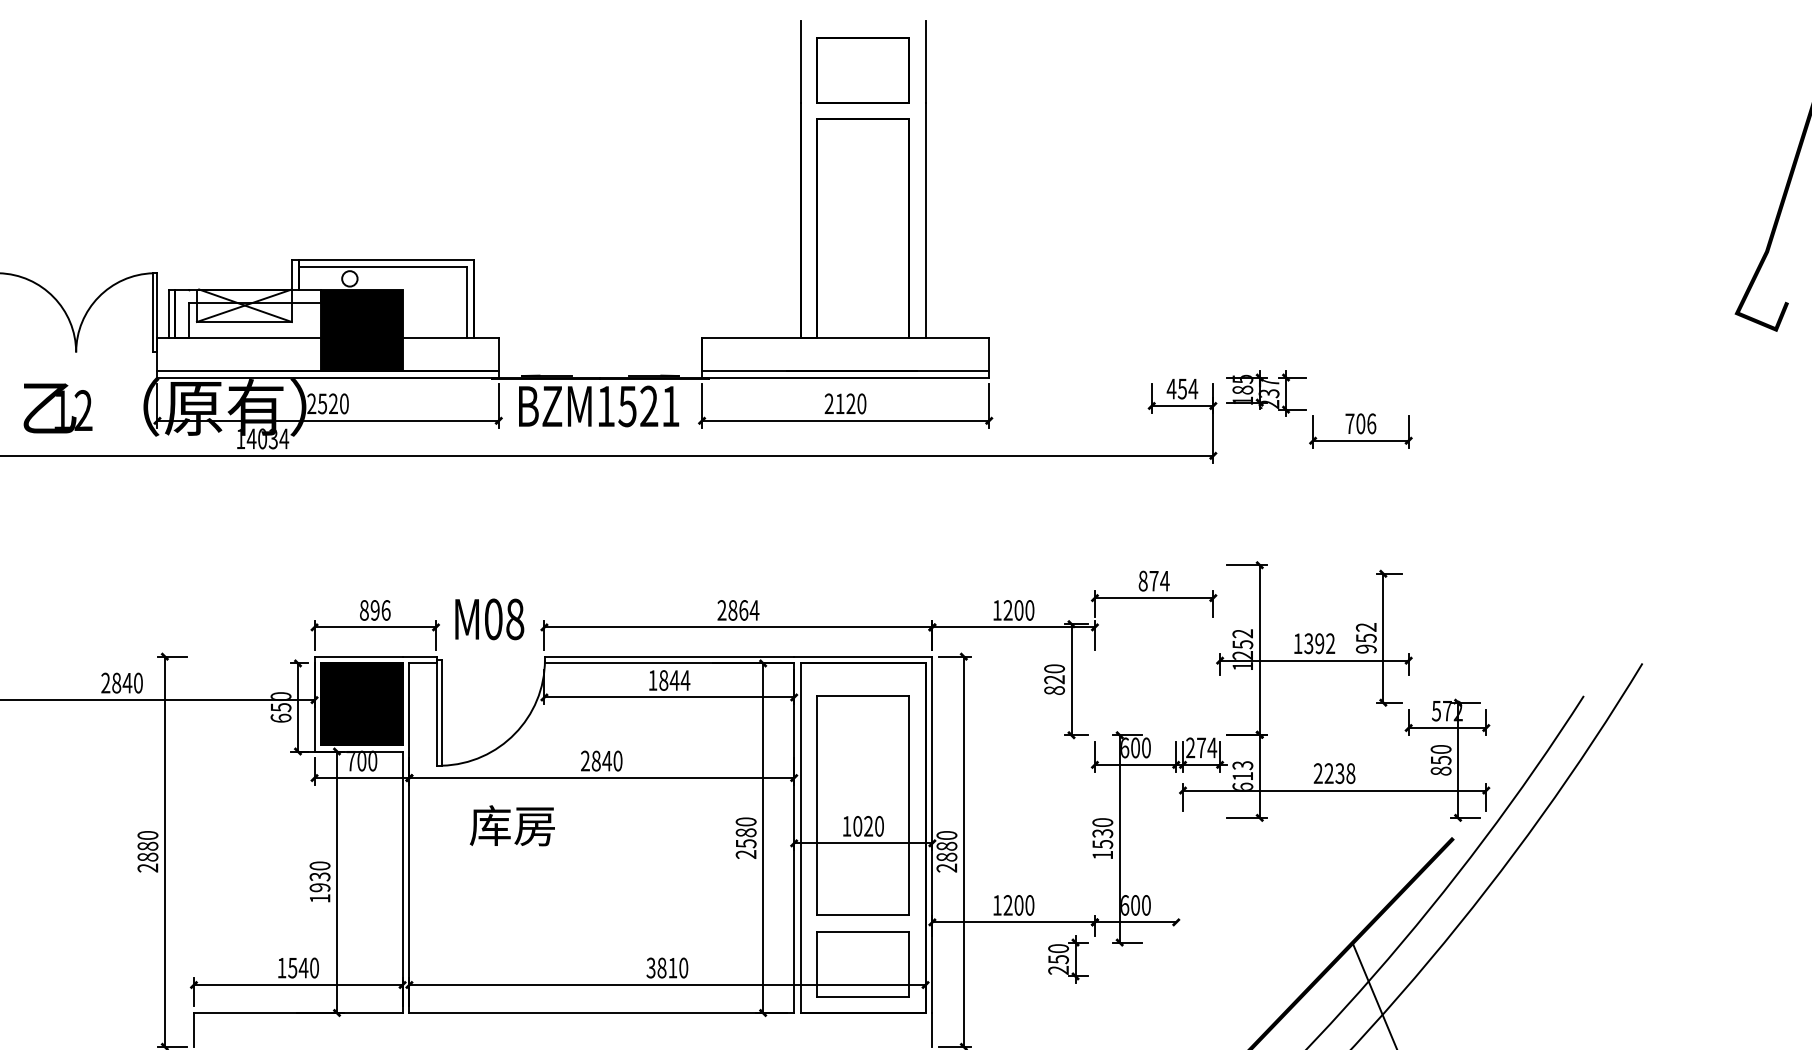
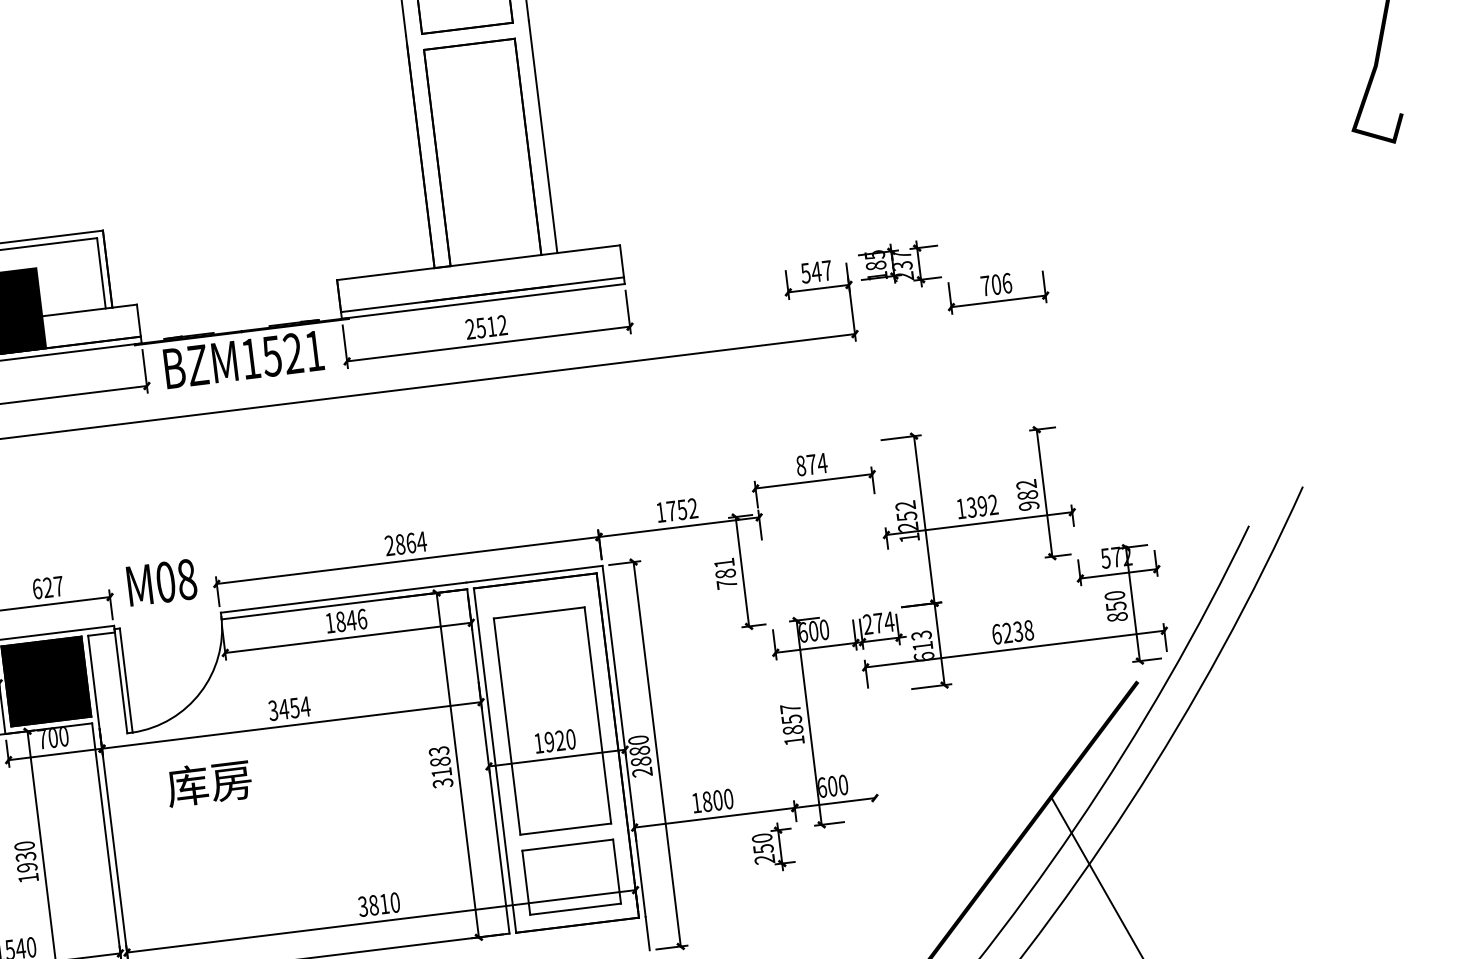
text: (1182, 388) -> (816, 271), 454 -> 547
text: (850, 403) -> (491, 326), 2120 -> 2512
text: (375, 610) -> (48, 587), 896 -> 627
text: (1018, 610) -> (681, 509), 1200 -> 1752
text: (1366, 637) -> (1027, 494), 952 -> 982
text: (1054, 679) -> (725, 573), 820 -> 781
text: (685, 680) -> (362, 619), 1844 -> 1846
text: (601, 760) -> (289, 708), 2840 -> 3454
text: (1317, 773) -> (996, 634), 2238 -> 6238
text: (857, 826) -> (549, 742), 1020 -> 1920
text: (1102, 833) -> (791, 719), 1530 -> 1857
text: (745, 838) -> (440, 767), 2580 -> 3183
text: (1007, 905) -> (706, 801), 1200 -> 1800

